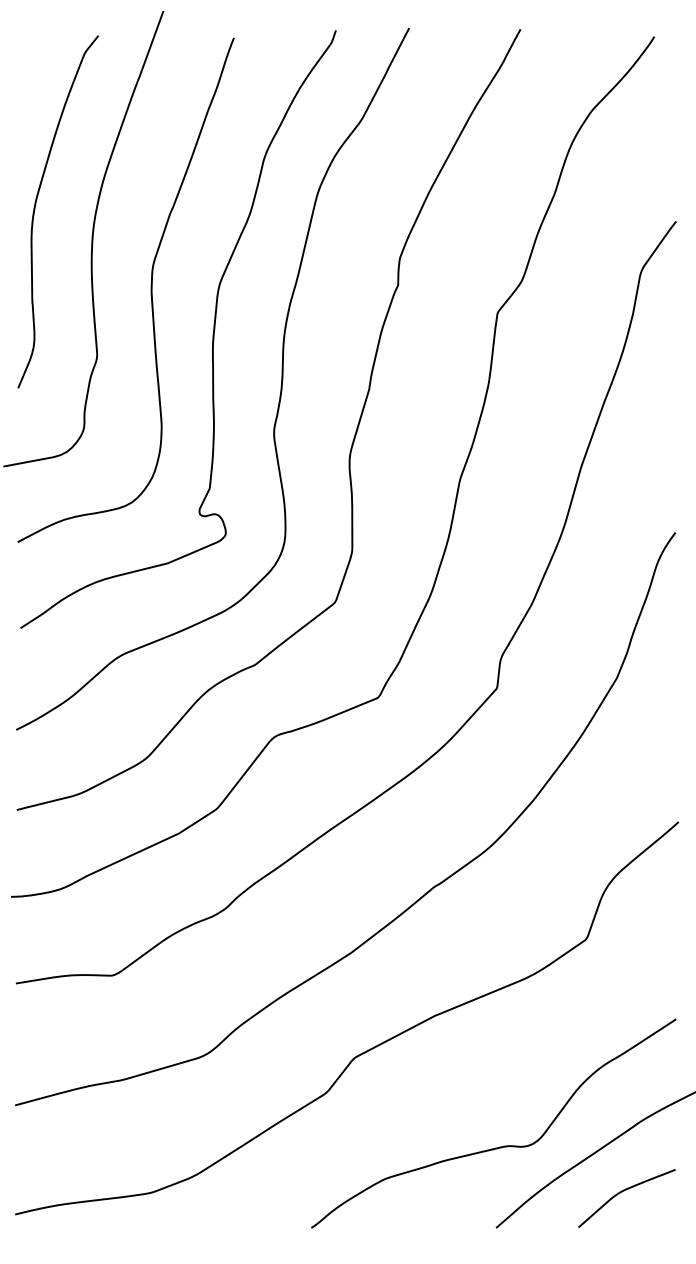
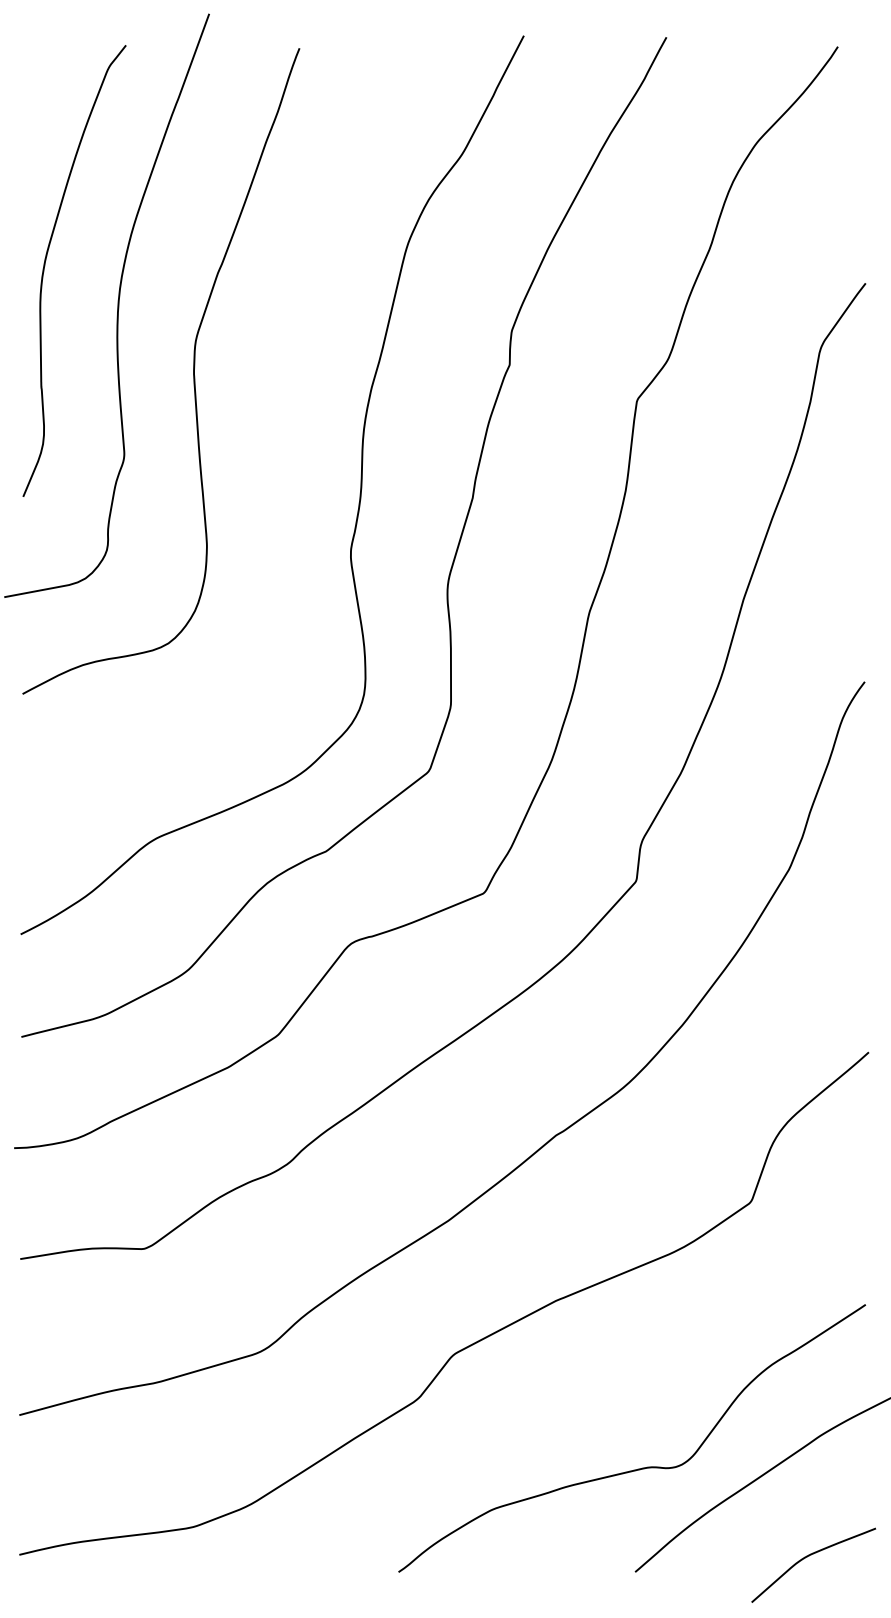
curve: (212, 333) -> (272, 426), removed
curve: (623, 1191) -> (809, 1556), moved

